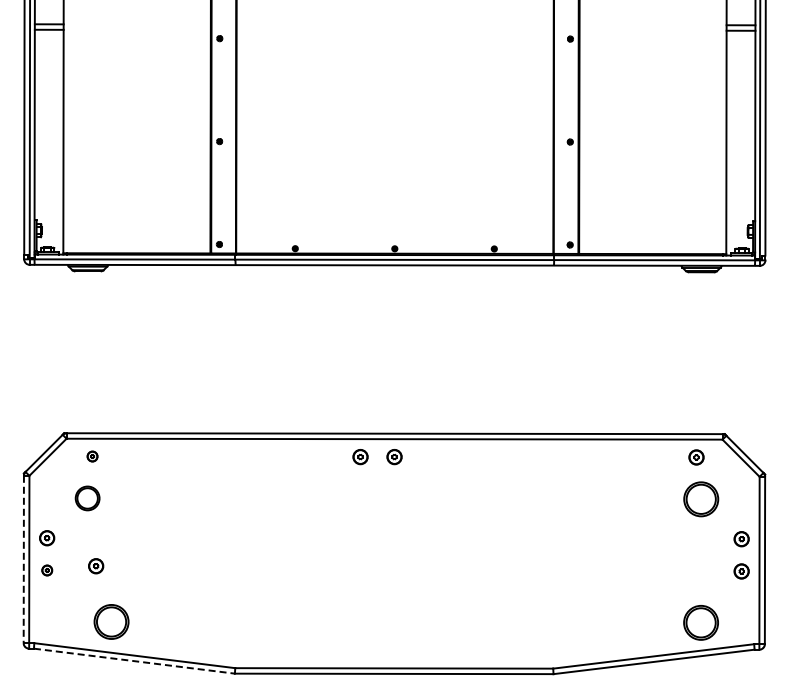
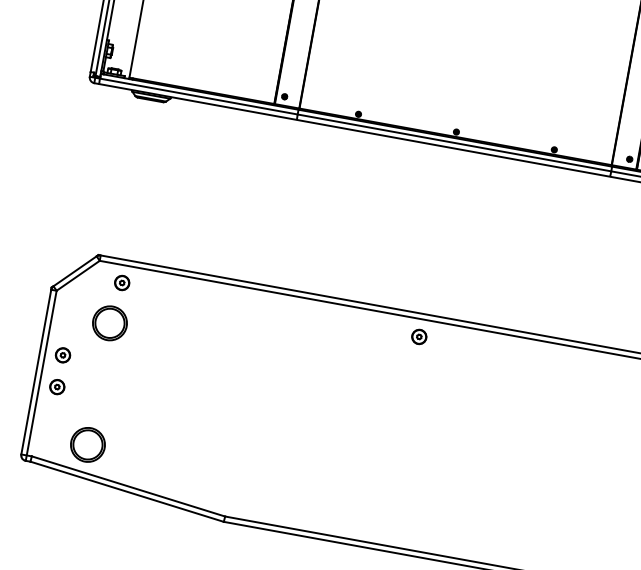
part: (92, 456) -> (122, 282), size x1.43
part: (360, 457) -> (385, 331), removed
part: (87, 498) -> (109, 323), size x1.43
line: (23, 559) -> (35, 372), dashed -> solid
part: (96, 566) -> (106, 391), removed
part: (47, 570) -> (57, 387), size x1.43
part: (111, 621) -> (87, 444), moved
line: (134, 661) -> (127, 492), dashed -> solid

